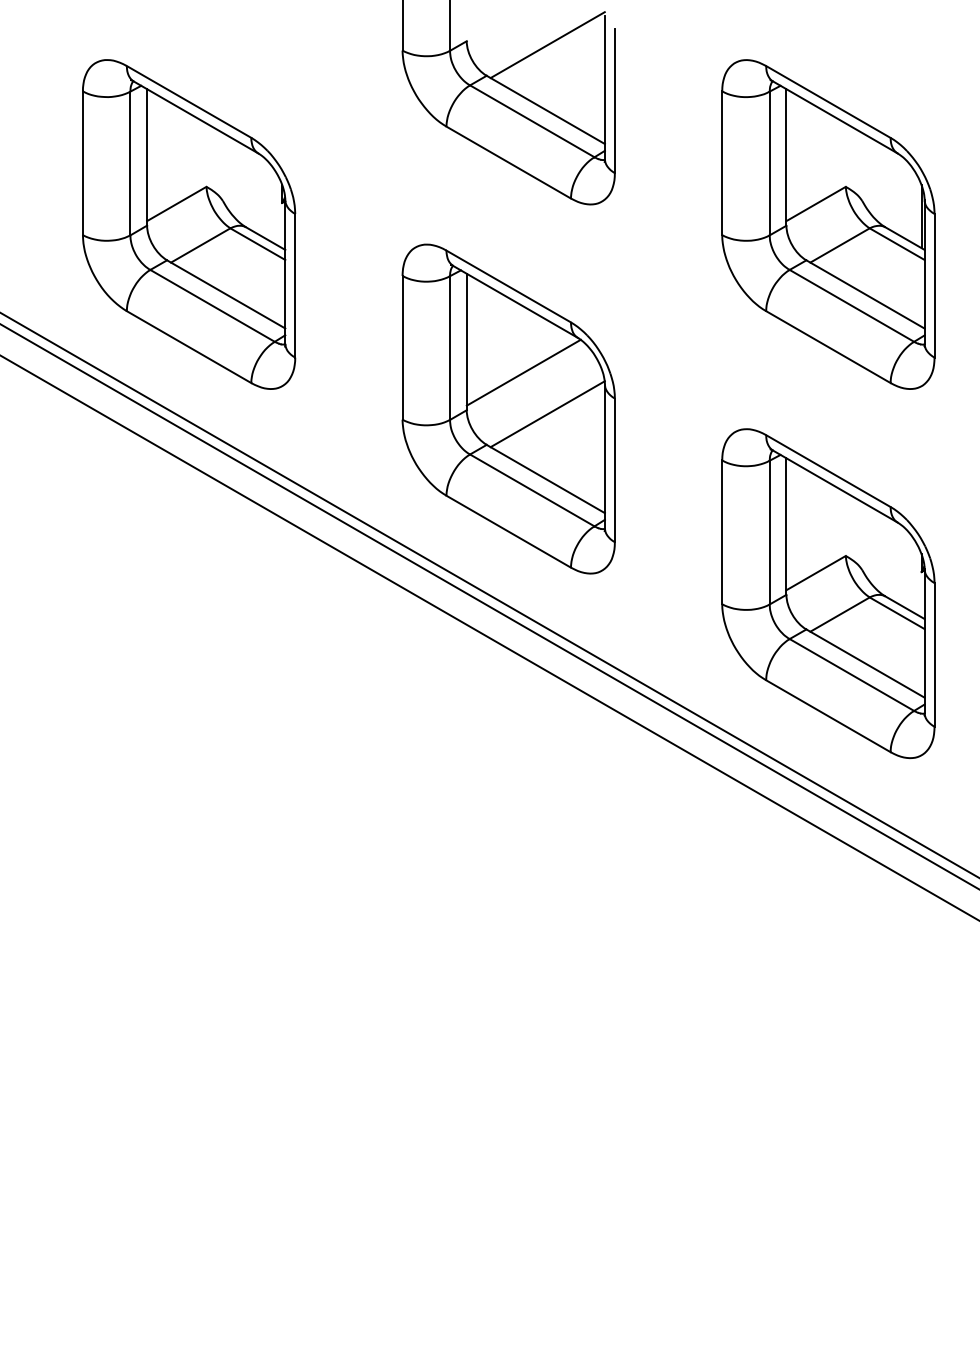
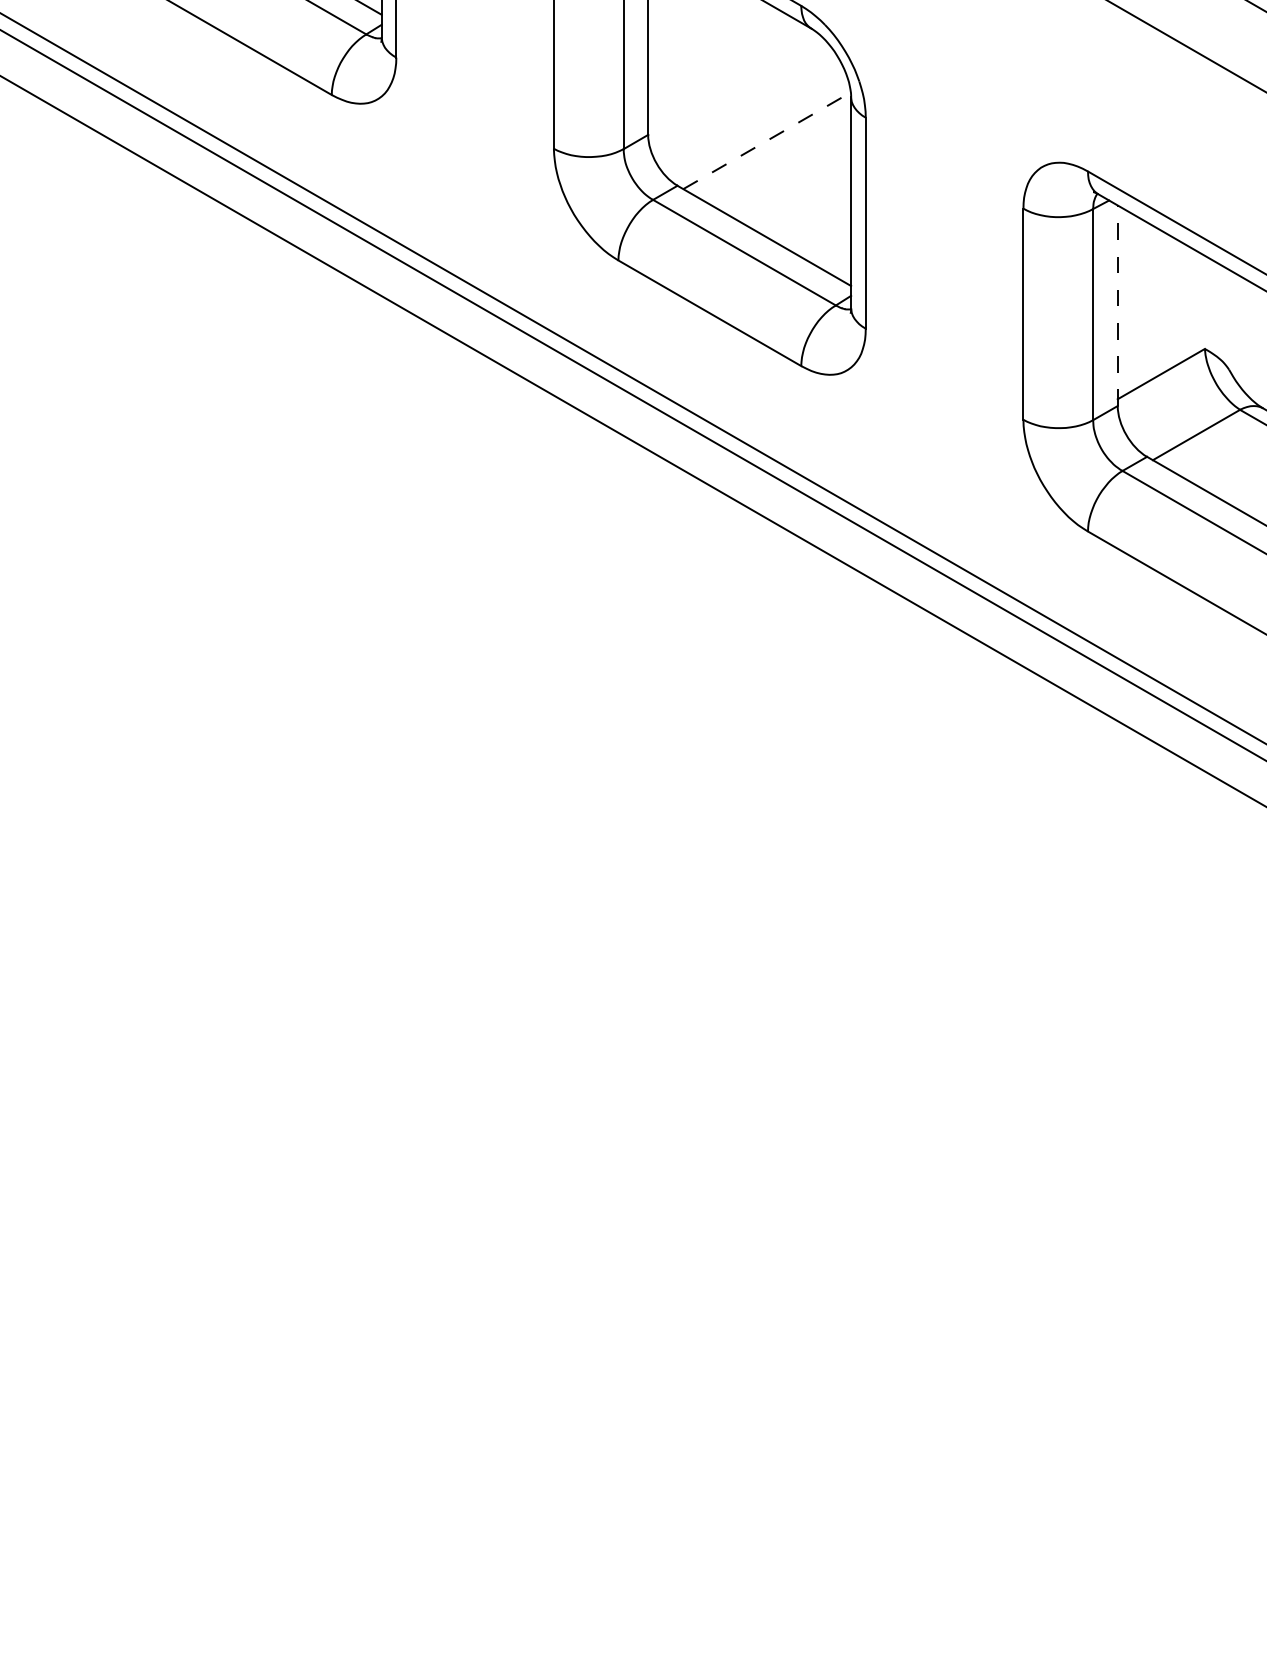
line: (523, 372) -> (731, 79), removed
line: (547, 414) -> (766, 141), solid -> dashed
line: (786, 526) -> (1117, 305), solid -> dashed

